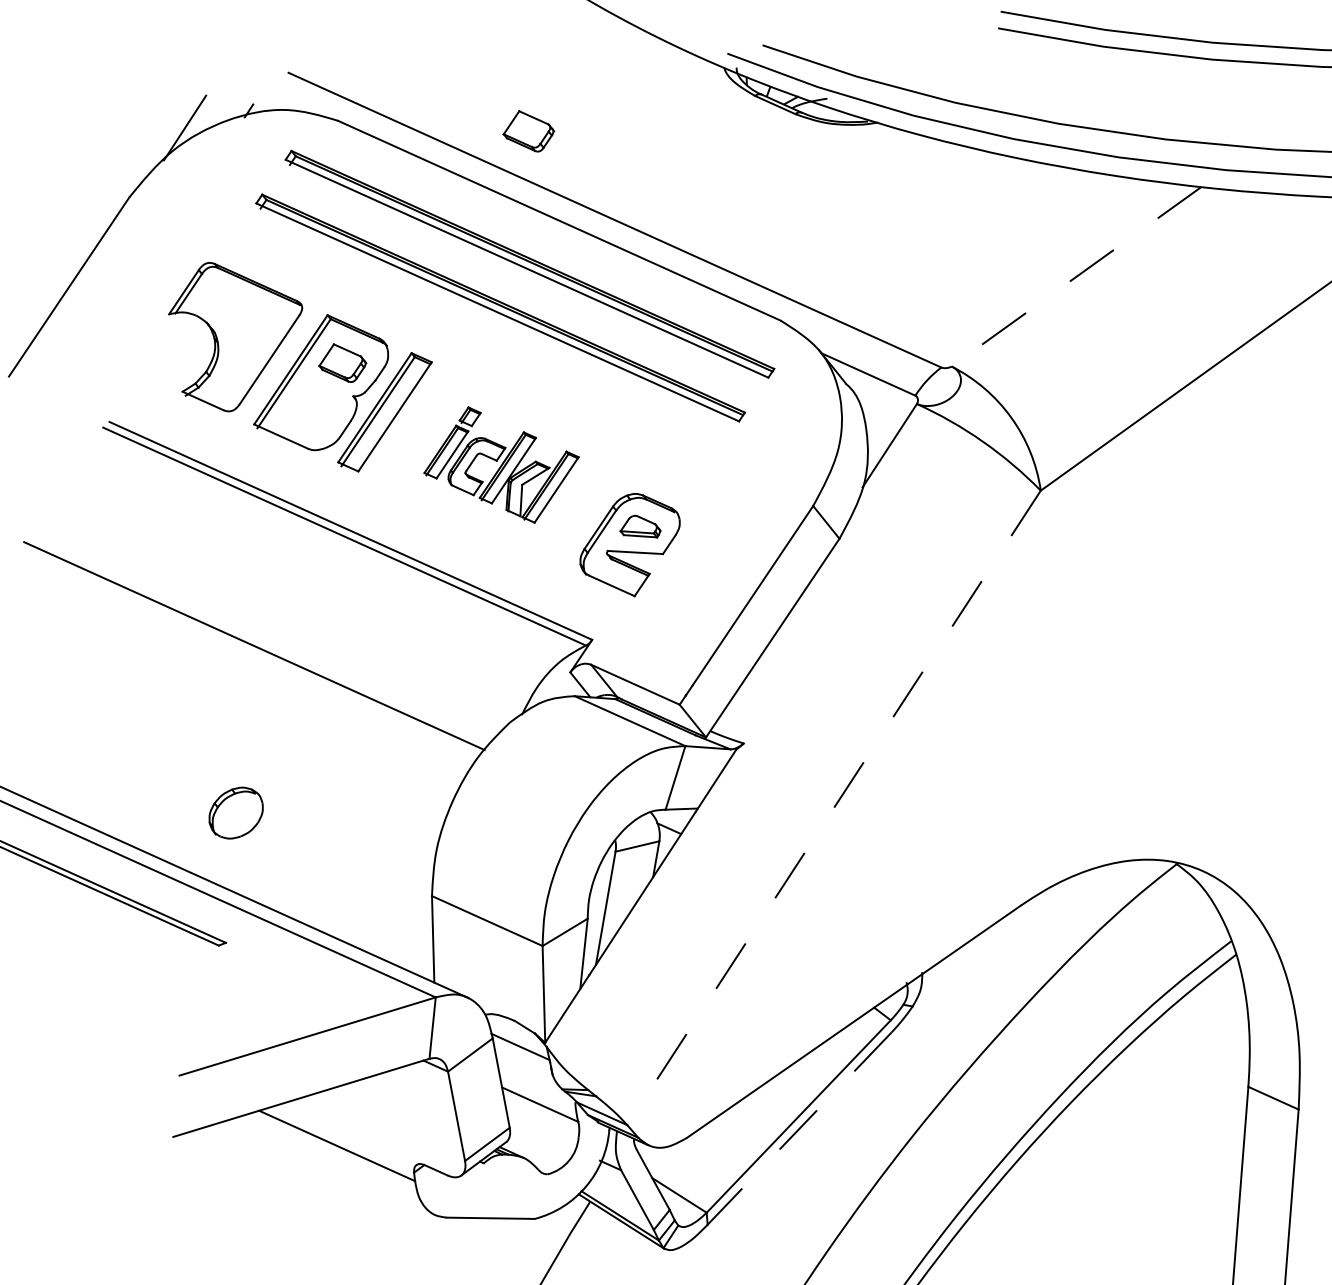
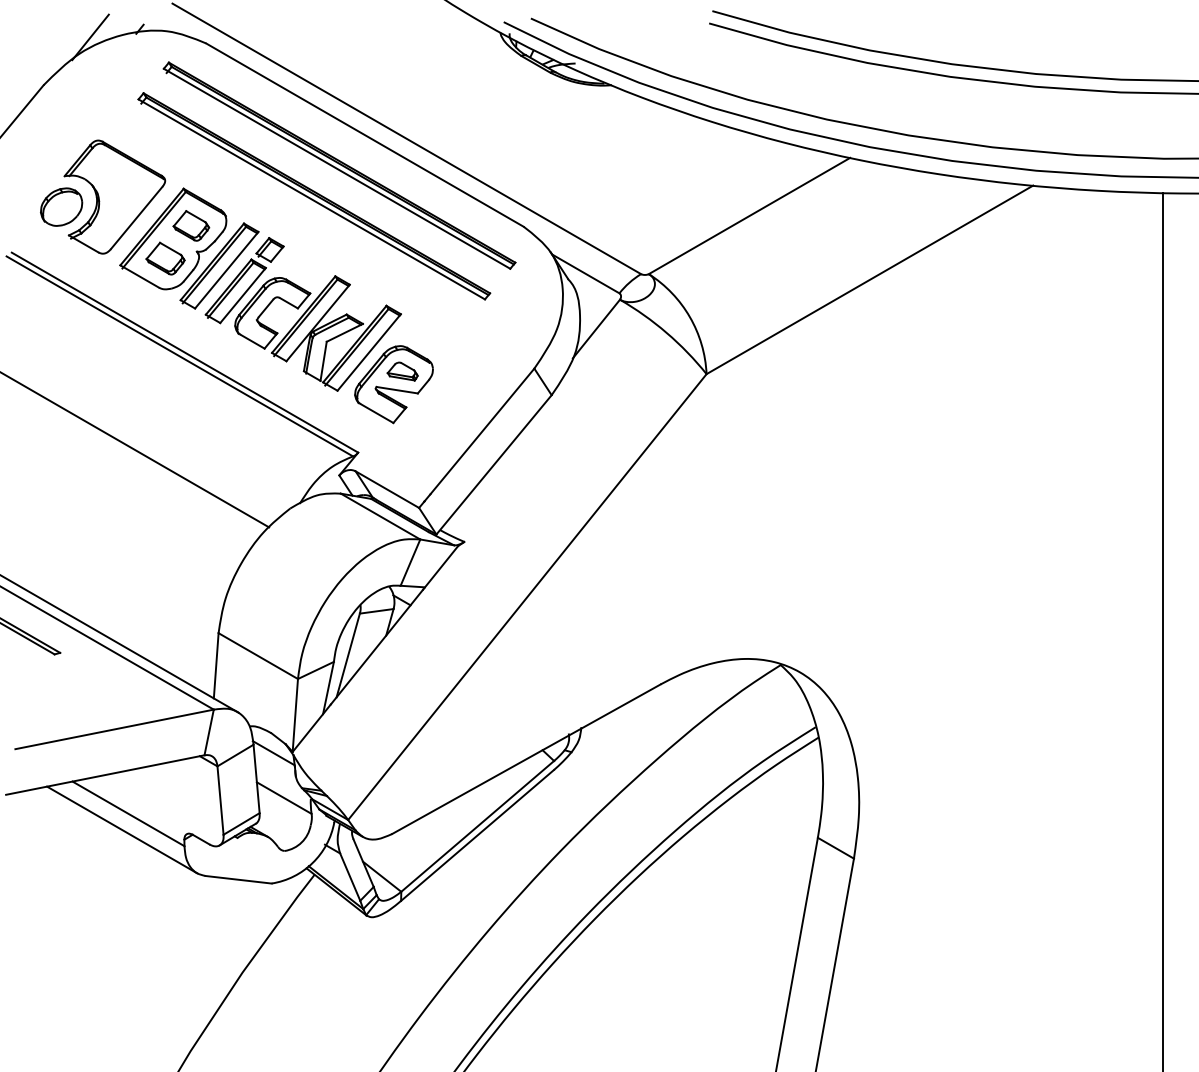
part: (528, 131) -> (165, 258), moved
line: (1076, 277) -> (749, 216), dashed -> solid
part: (500, 465) -> (302, 314), size x1.67
line: (834, 808) -> (527, 597), dashed -> solid
part: (235, 812) -> (61, 206), moved
line: (799, 1128) -> (477, 835), dashed -> solid
line: (331, 1167) -> (122, 829), added

